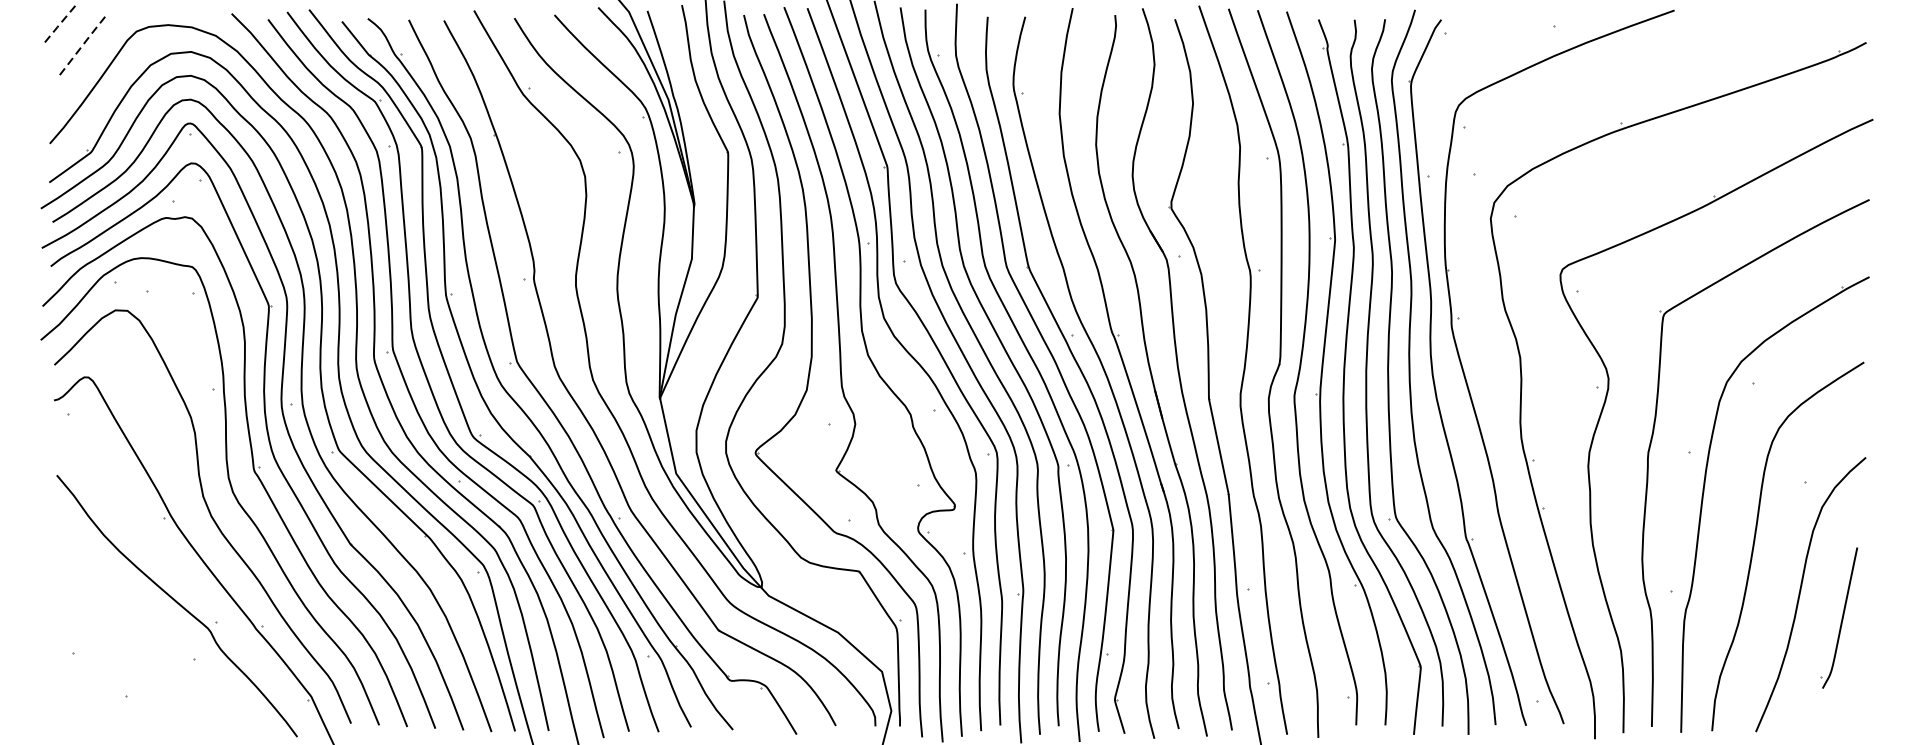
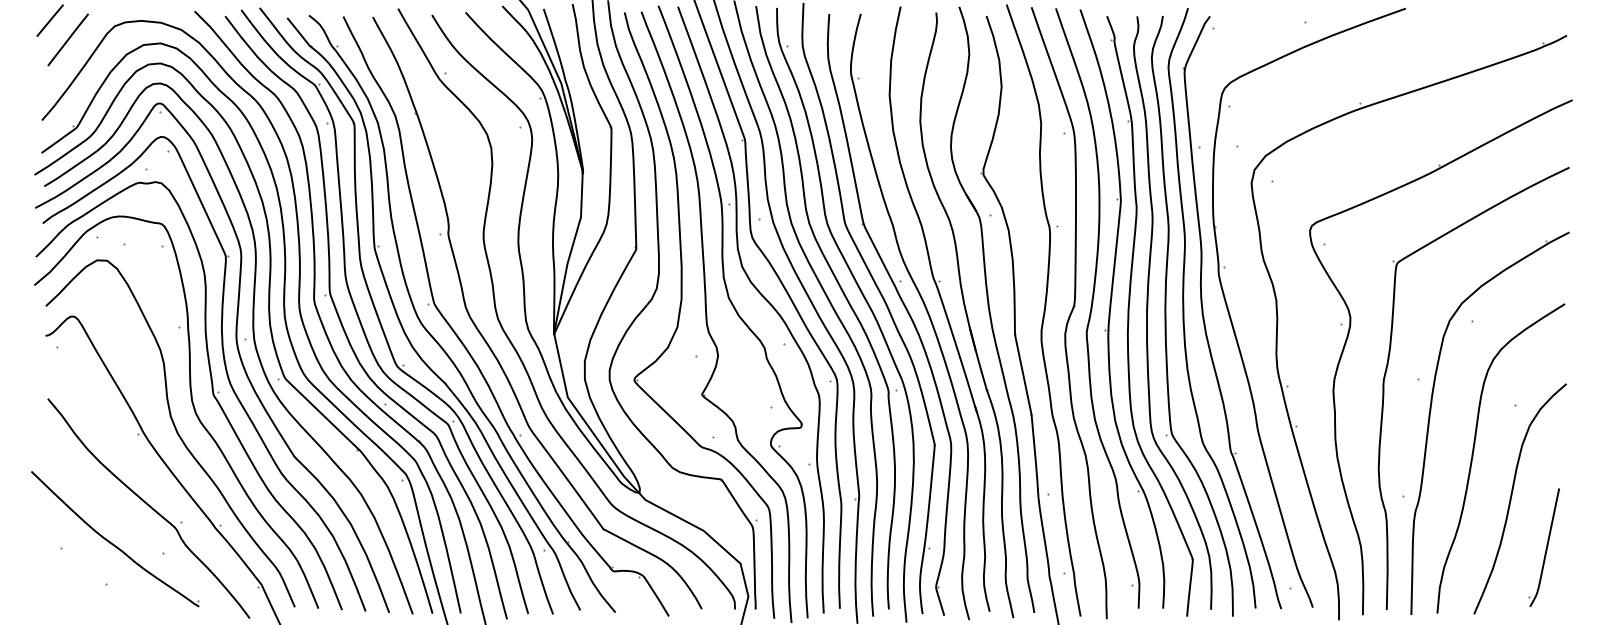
line: (58, 25) -> (49, 21), dashed -> solid
line: (81, 47) -> (68, 39), dashed -> solid
part: (1838, 617) -> (1543, 547), moved
part: (137, 642) -> (115, 539), added

